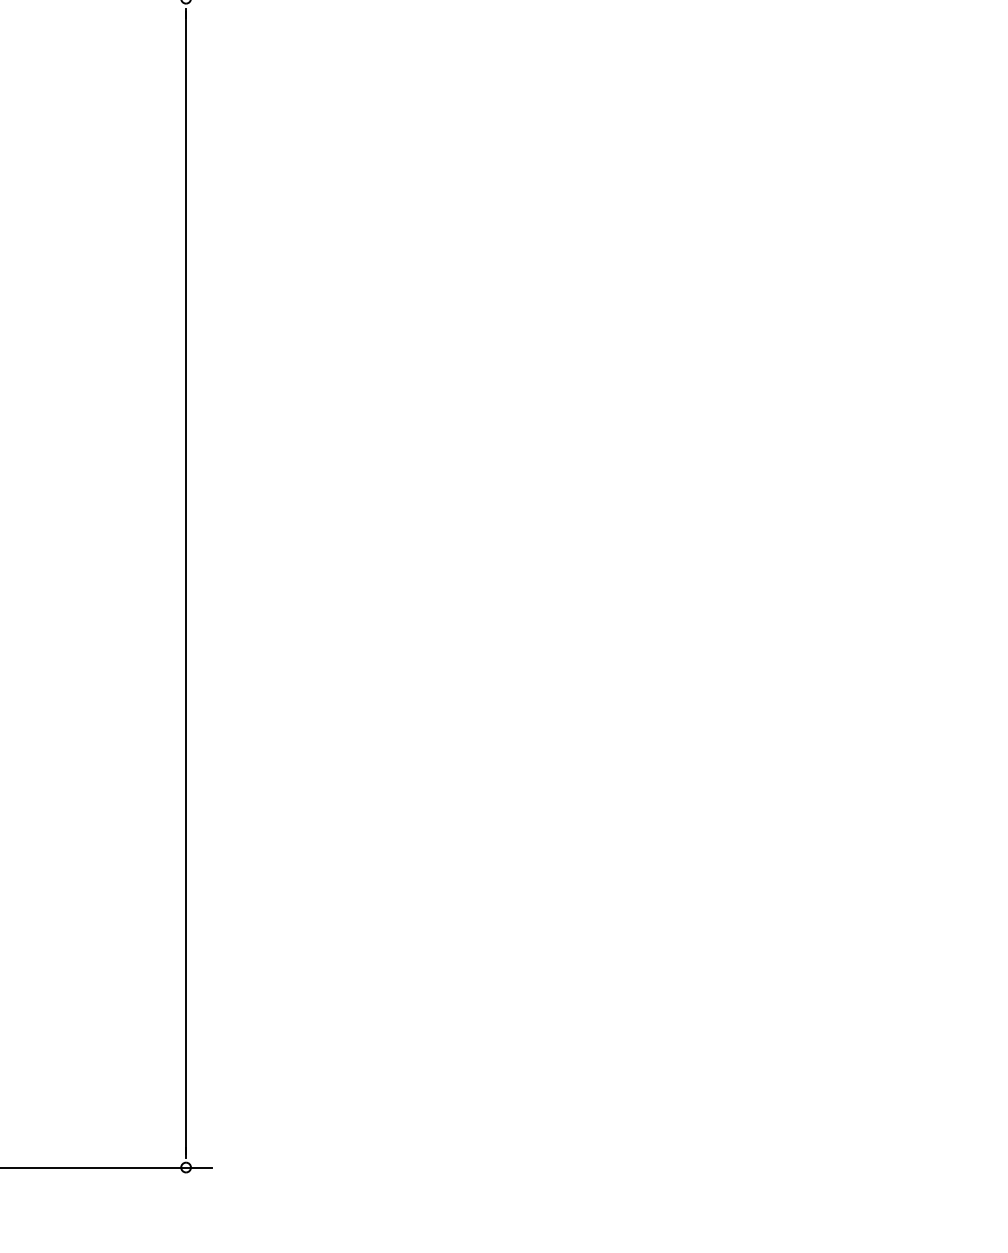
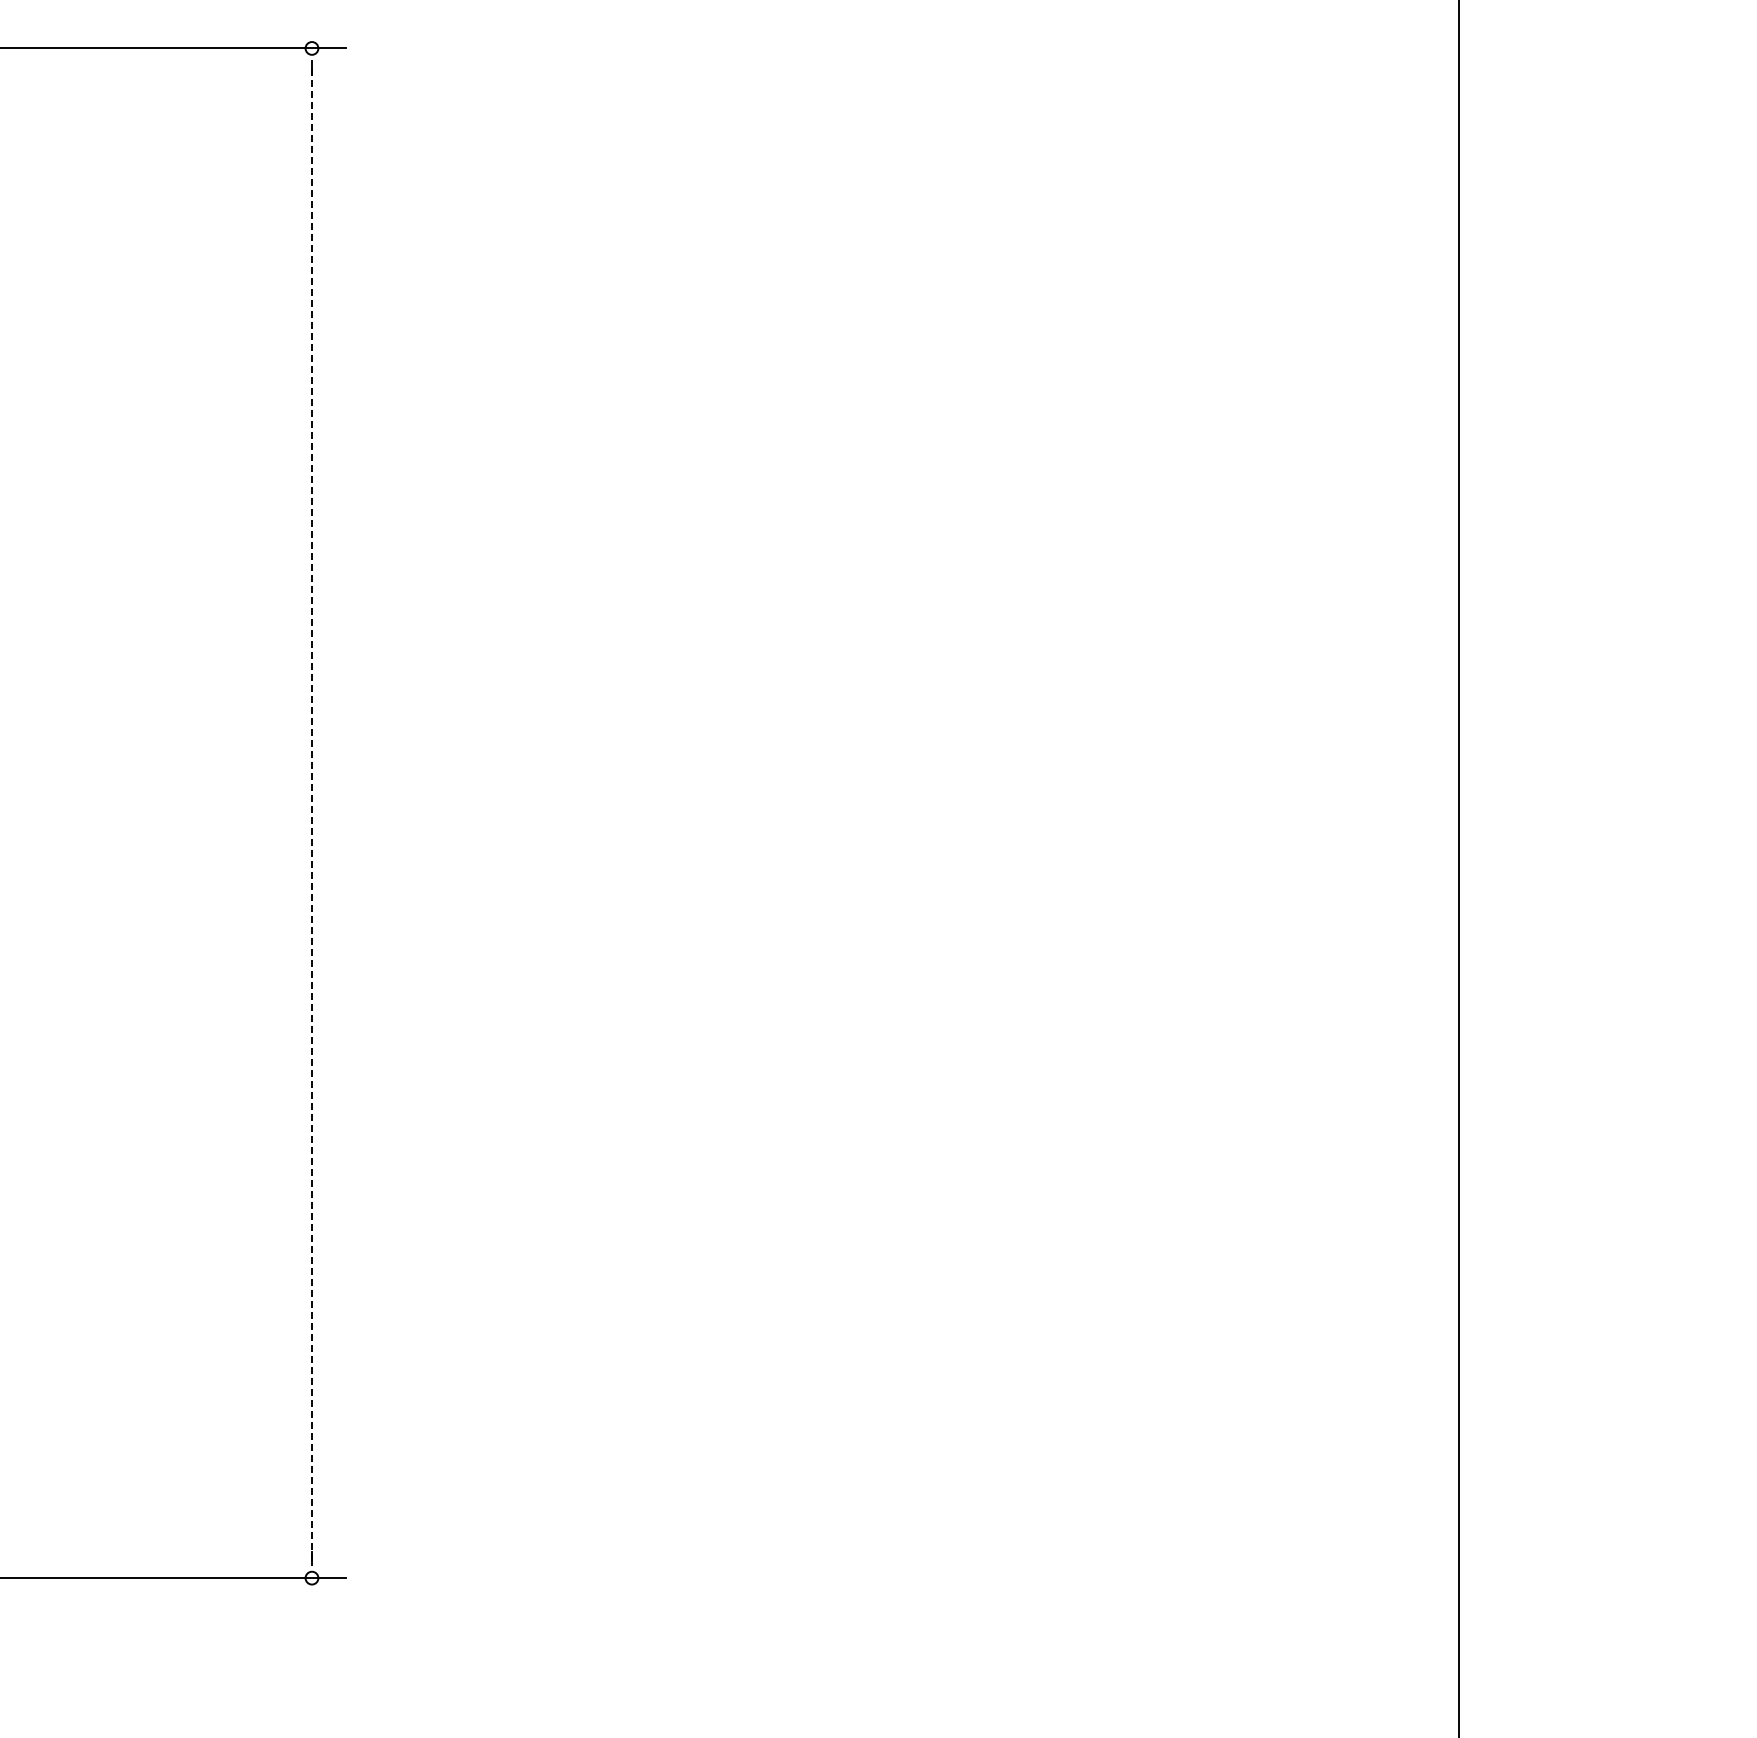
line: (185, 583) -> (311, 813), solid -> dashed

